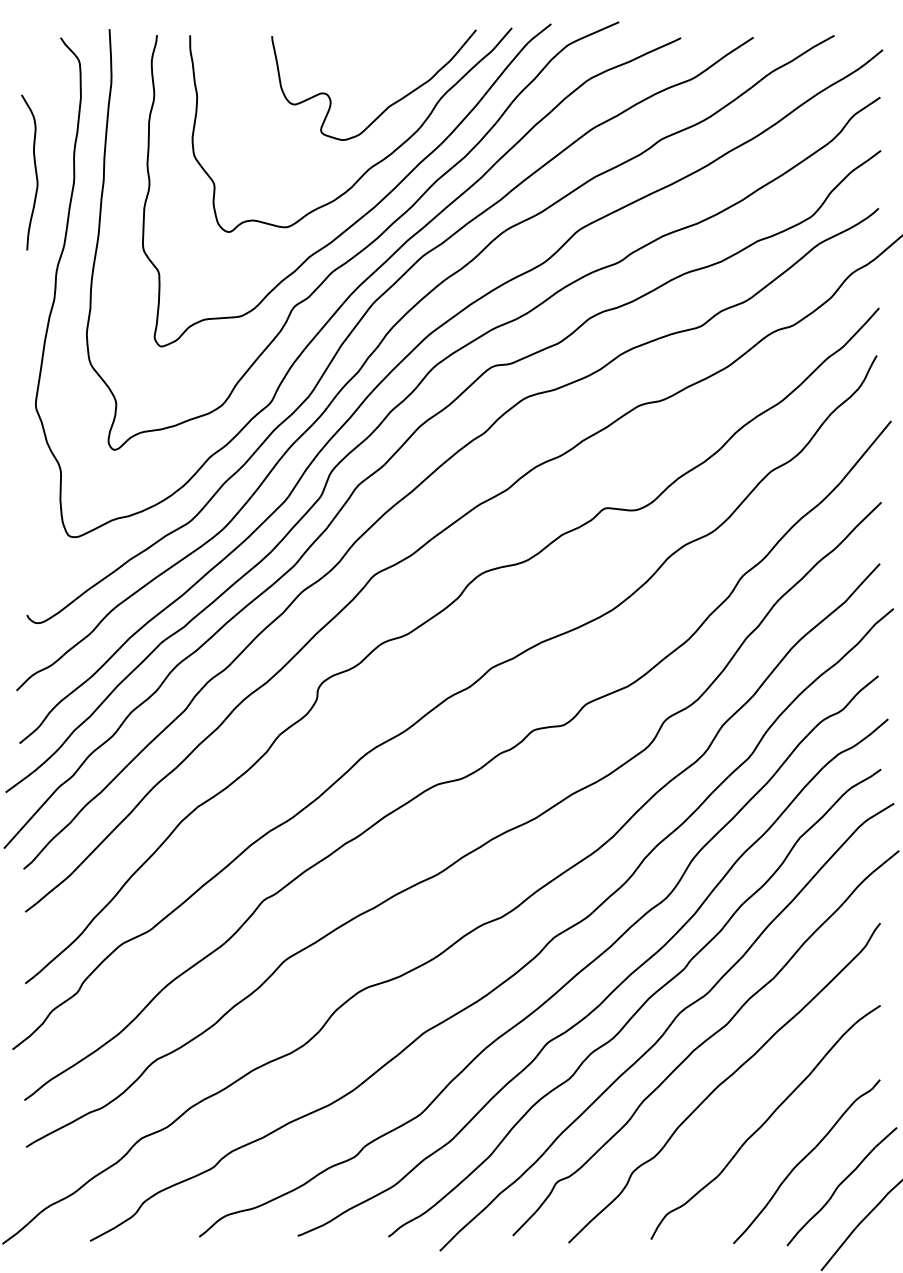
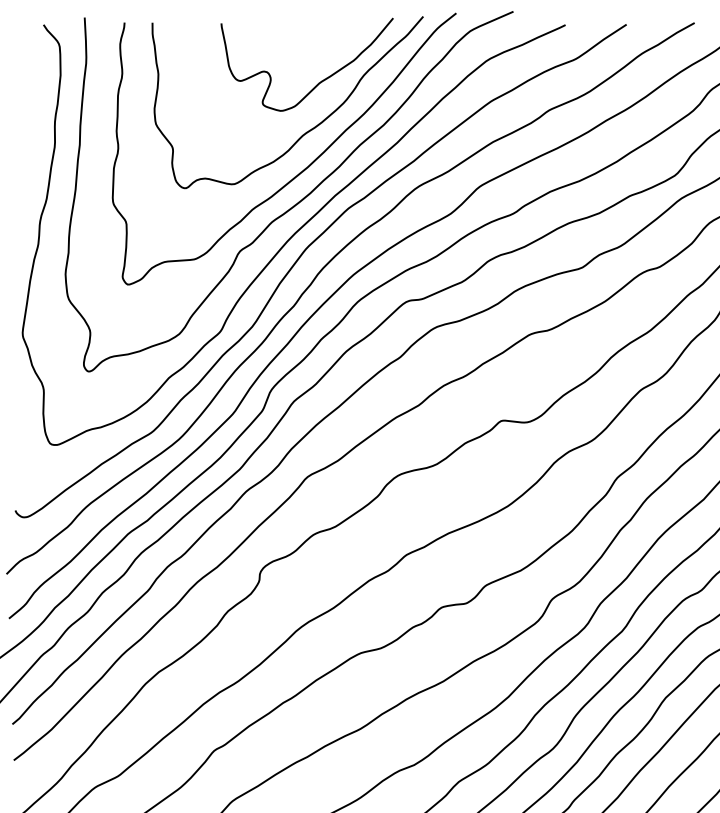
curve: (35, 172) -> (22, 138), removed

